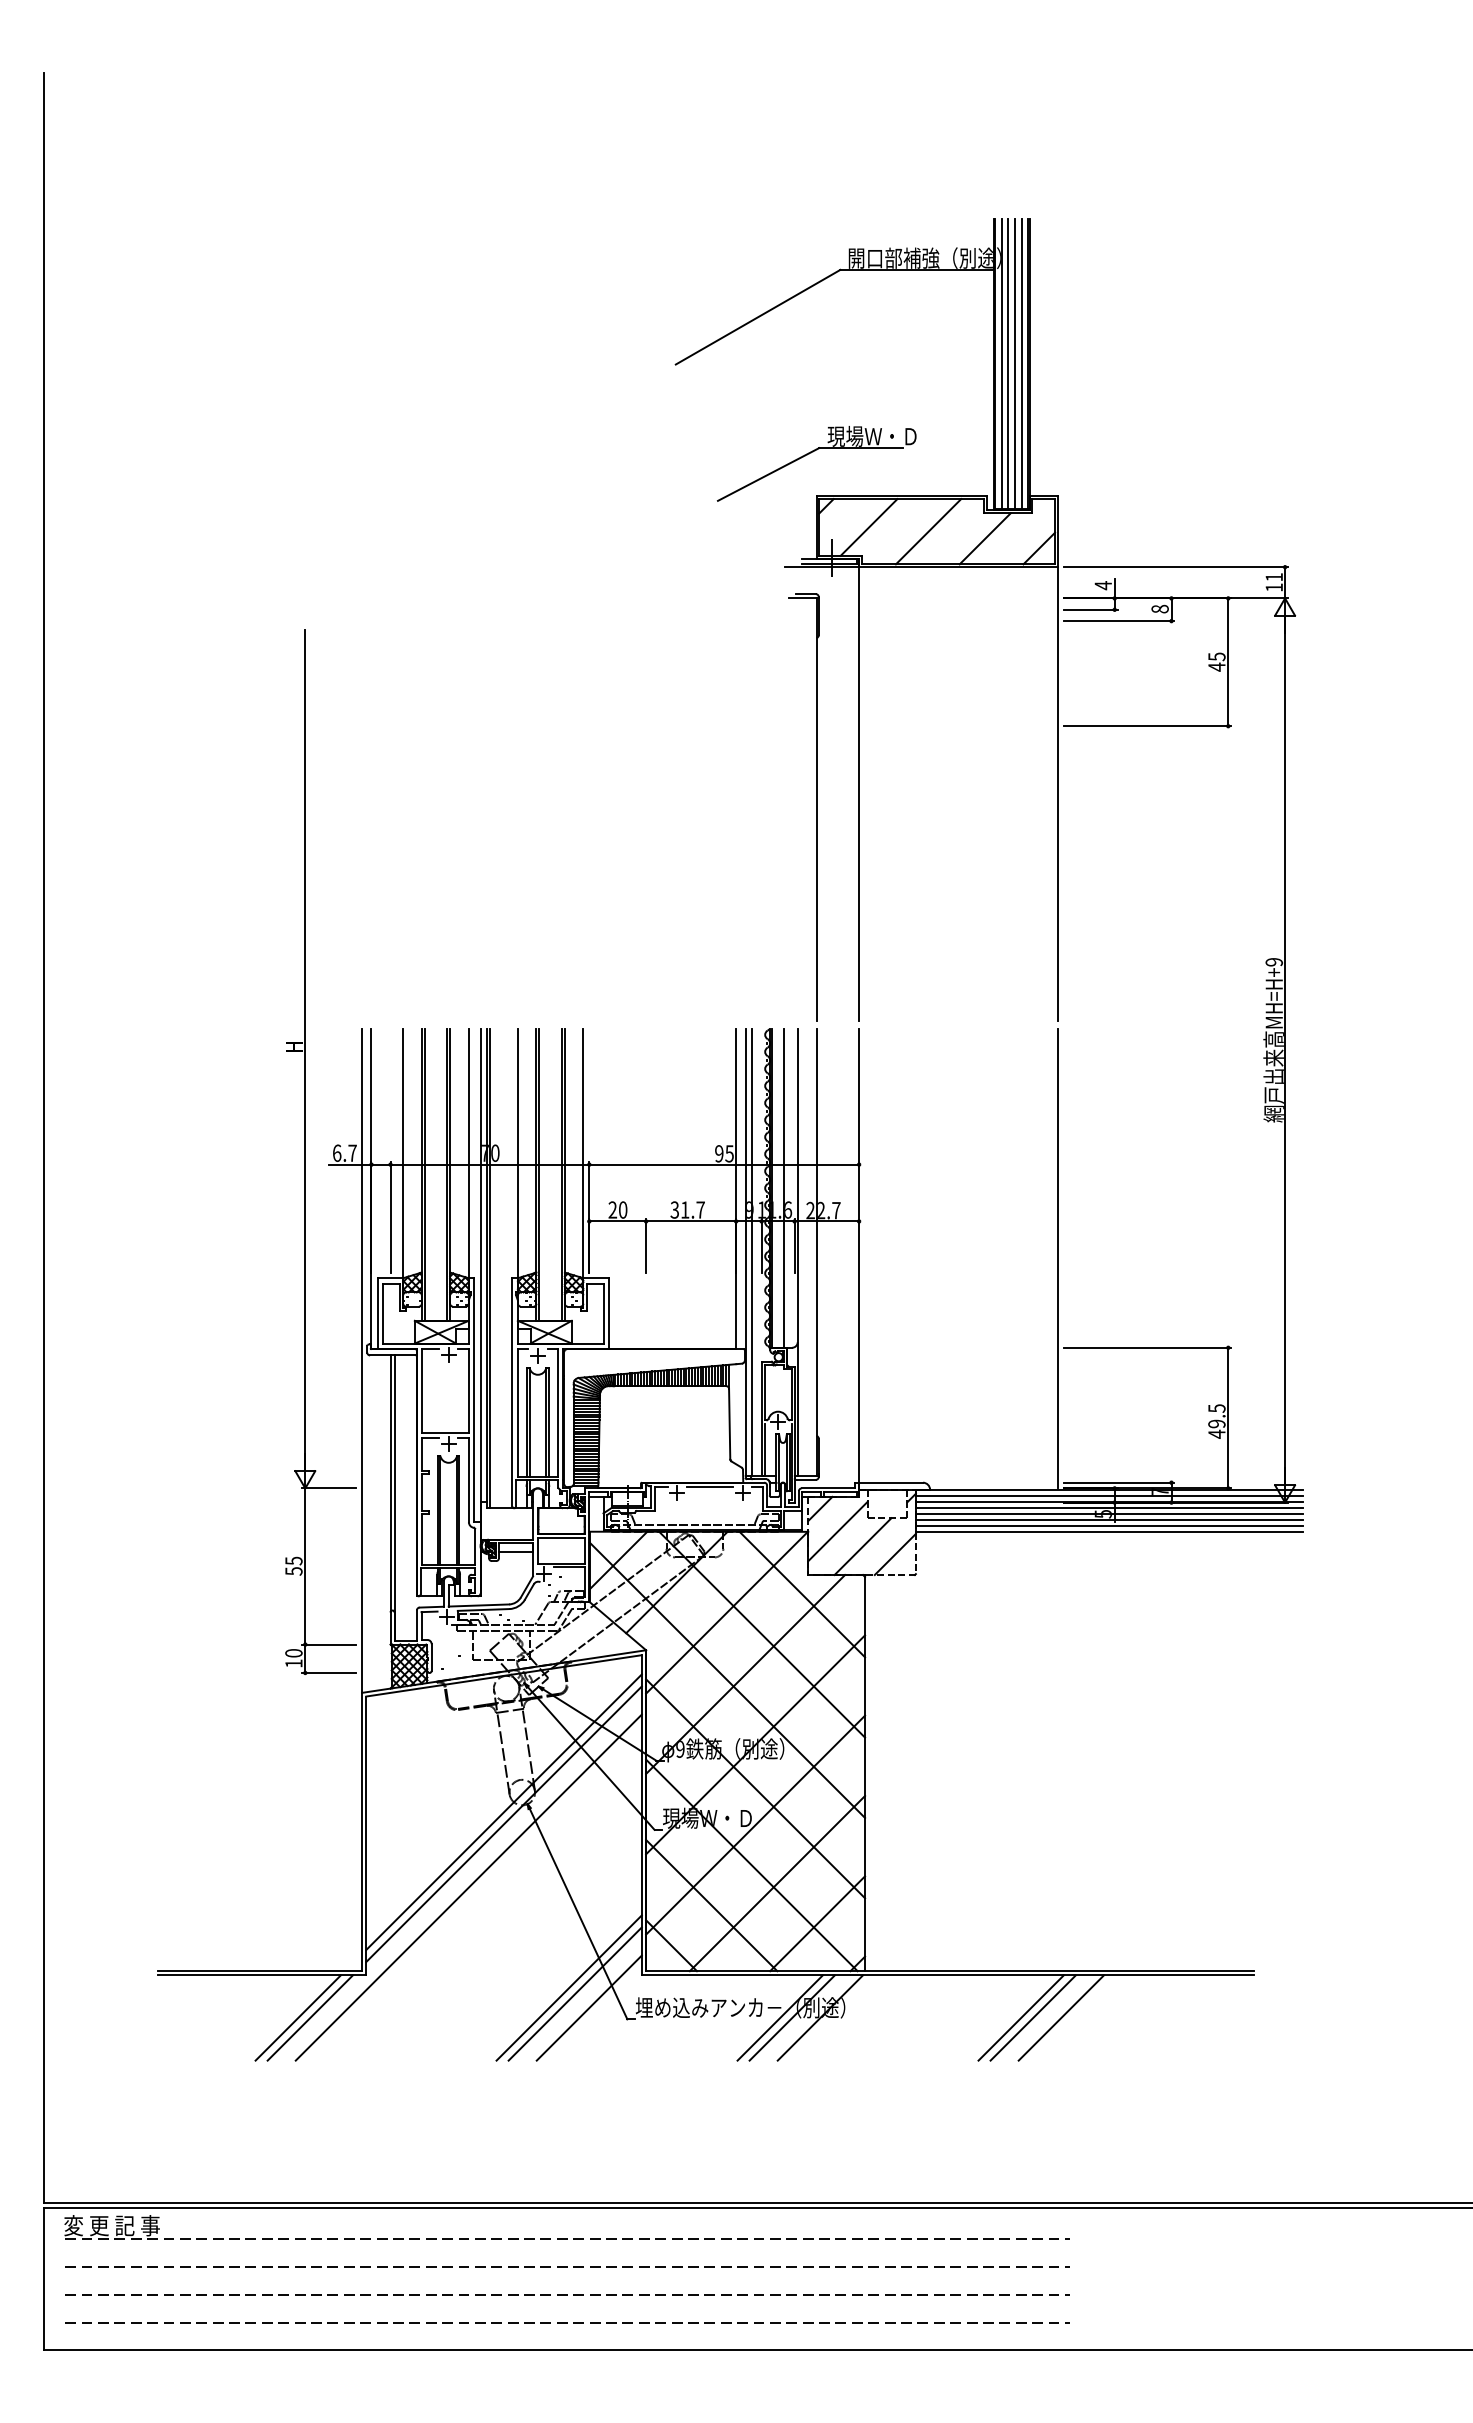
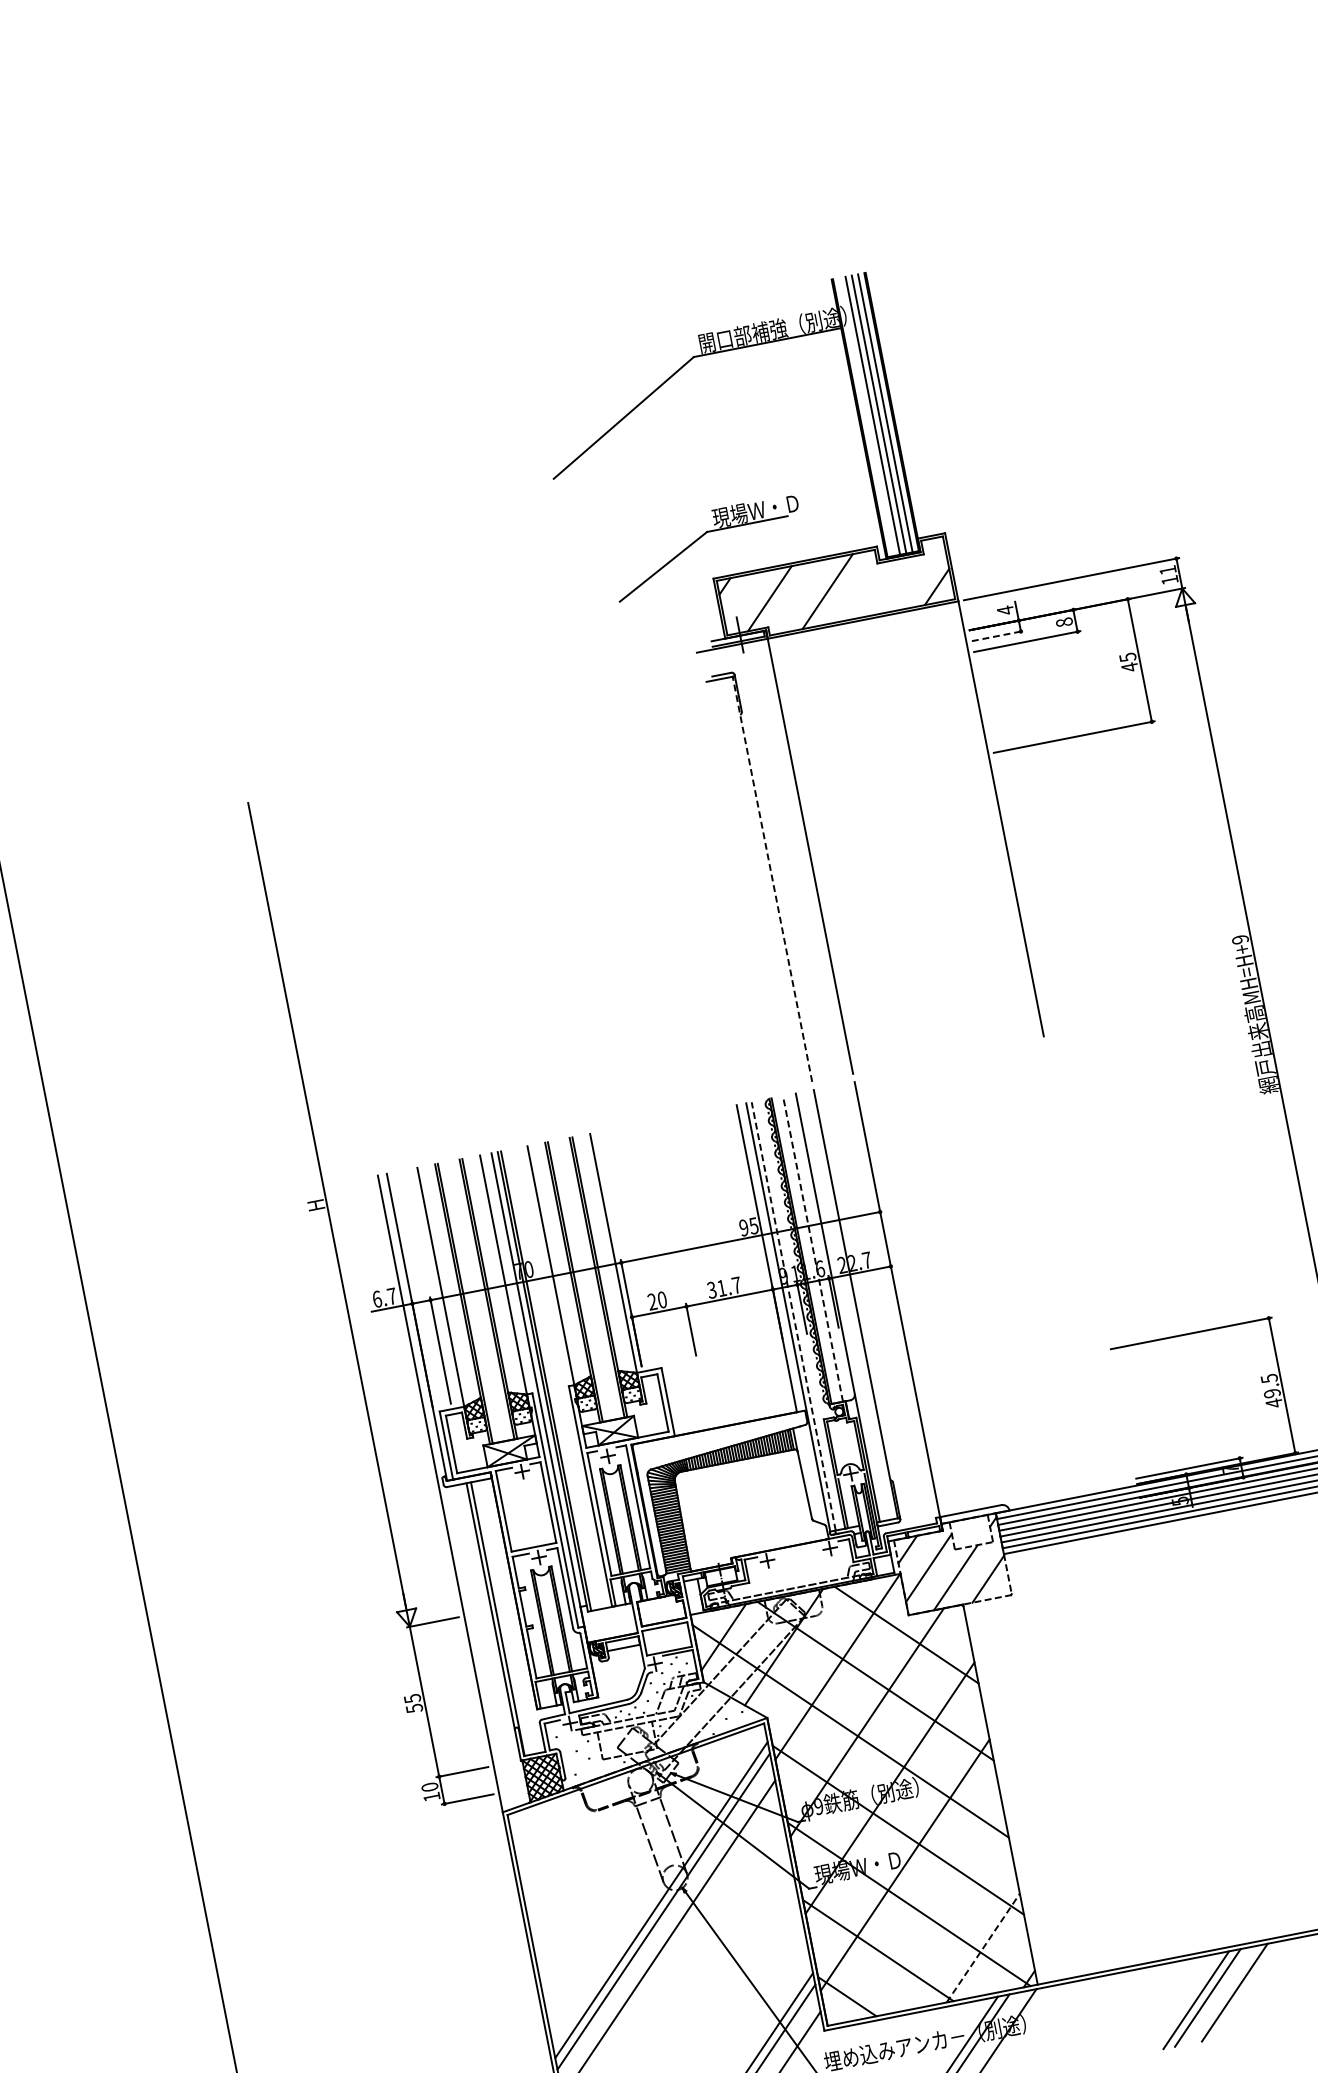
line: (1001, 363) -> (866, 416), removed
line: (984, 538) -> (882, 587), removed
line: (1090, 609) -> (997, 635), solid -> dashed
line: (816, 809) -> (772, 879), solid -> dashed
line: (784, 1188) -> (813, 1248), solid -> dashed
line: (751, 1251) -> (793, 1315), solid -> dashed
line: (1057, 1258) -> (1088, 1264), removed
line: (709, 1486) -> (797, 1548), removed
line: (777, 1883) -> (937, 1917), removed
line: (817, 1923) -> (983, 1947), solid -> dashed

